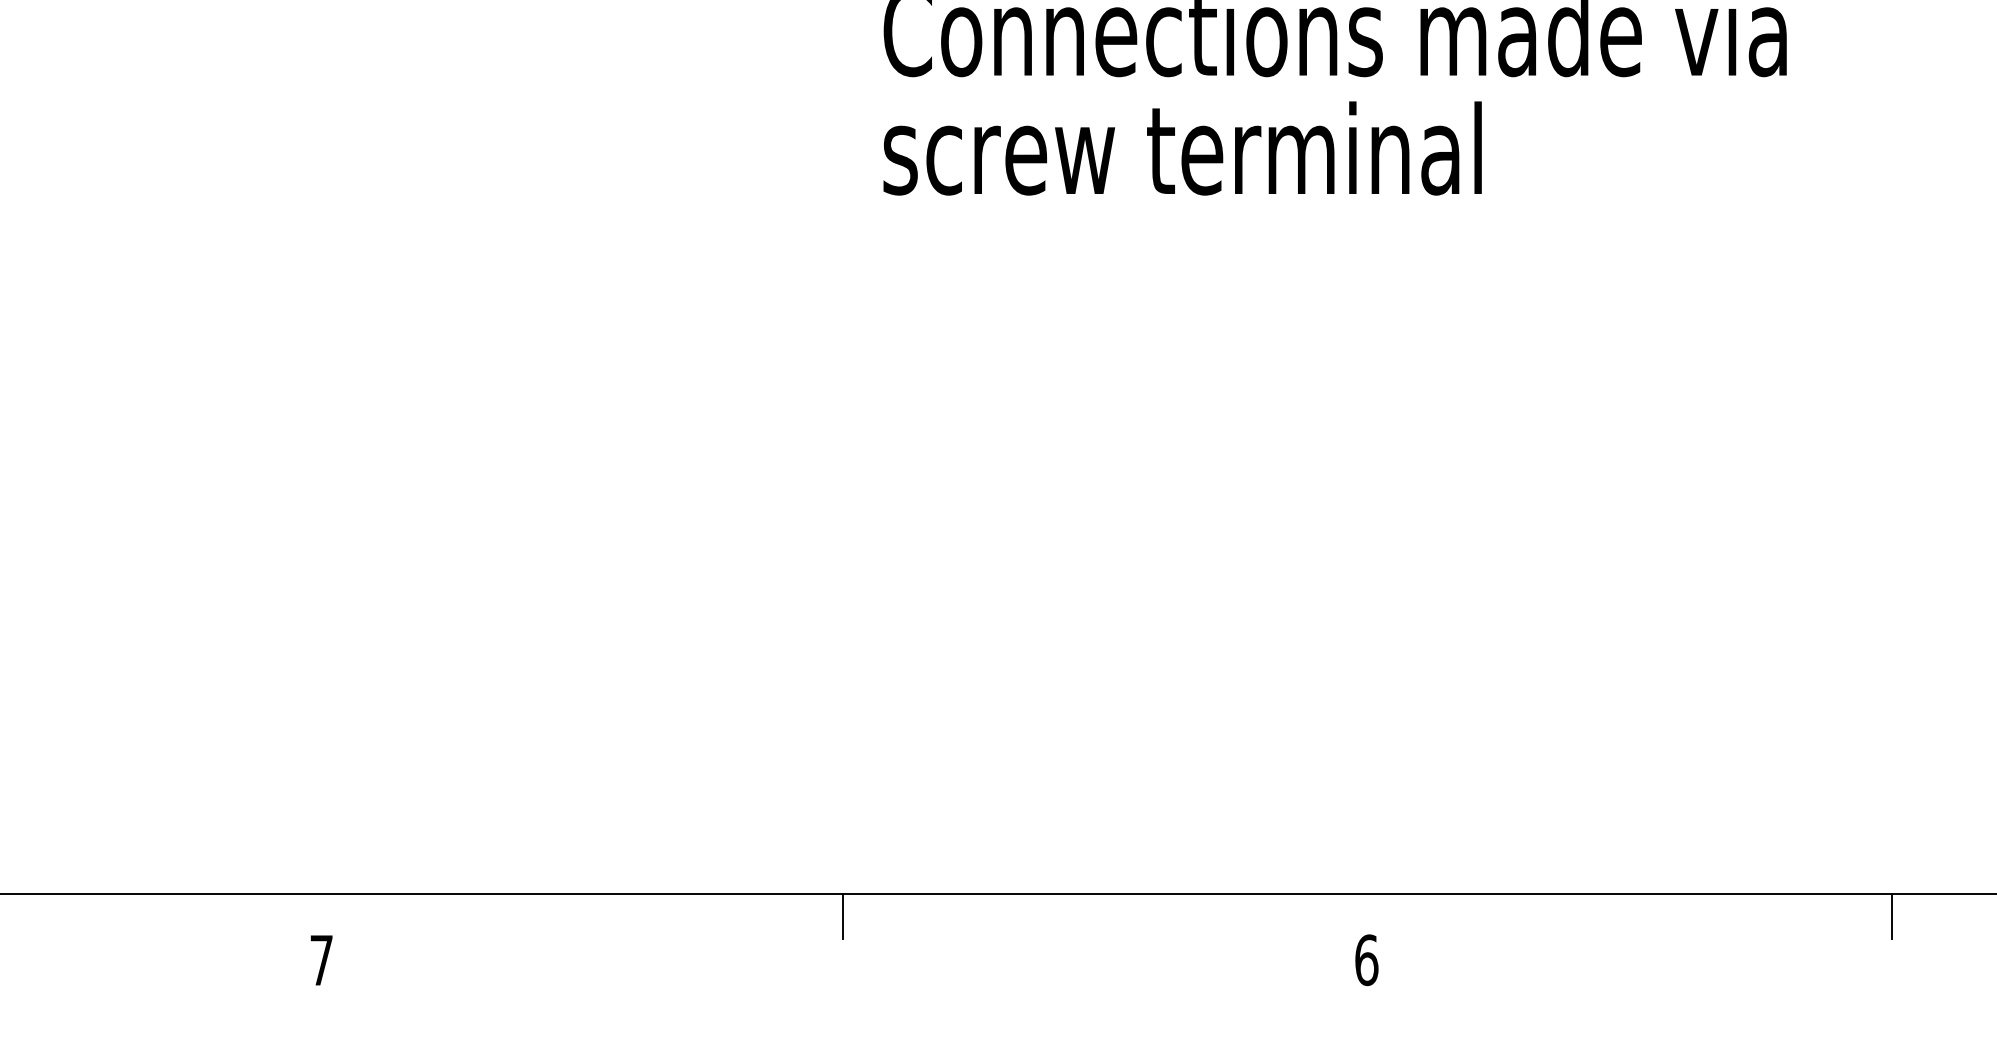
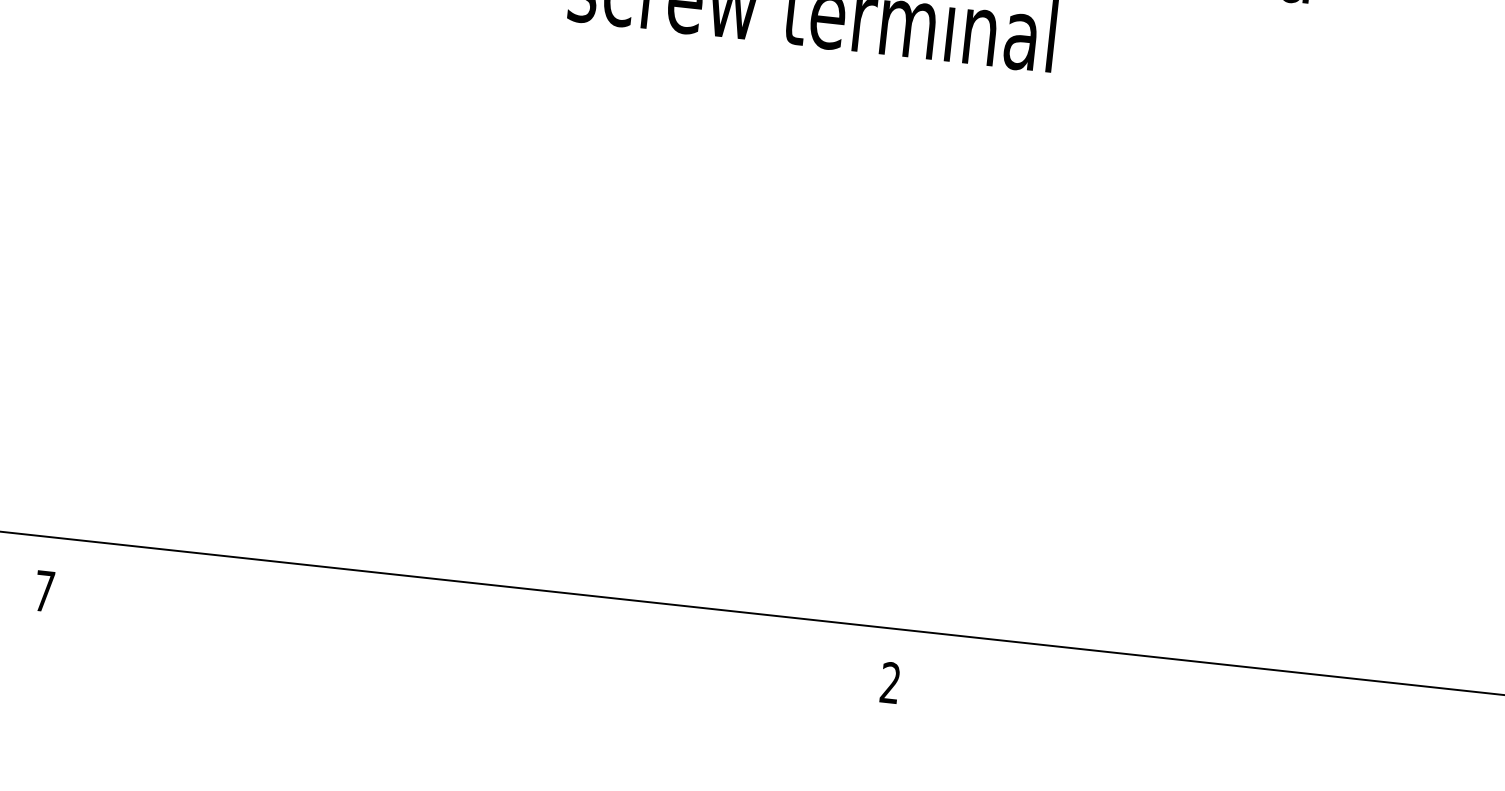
line: (843, 915) -> (470, 600), removed
line: (1892, 915) -> (1320, 693), removed
text: (1366, 960) -> (890, 683), 6 -> 2

